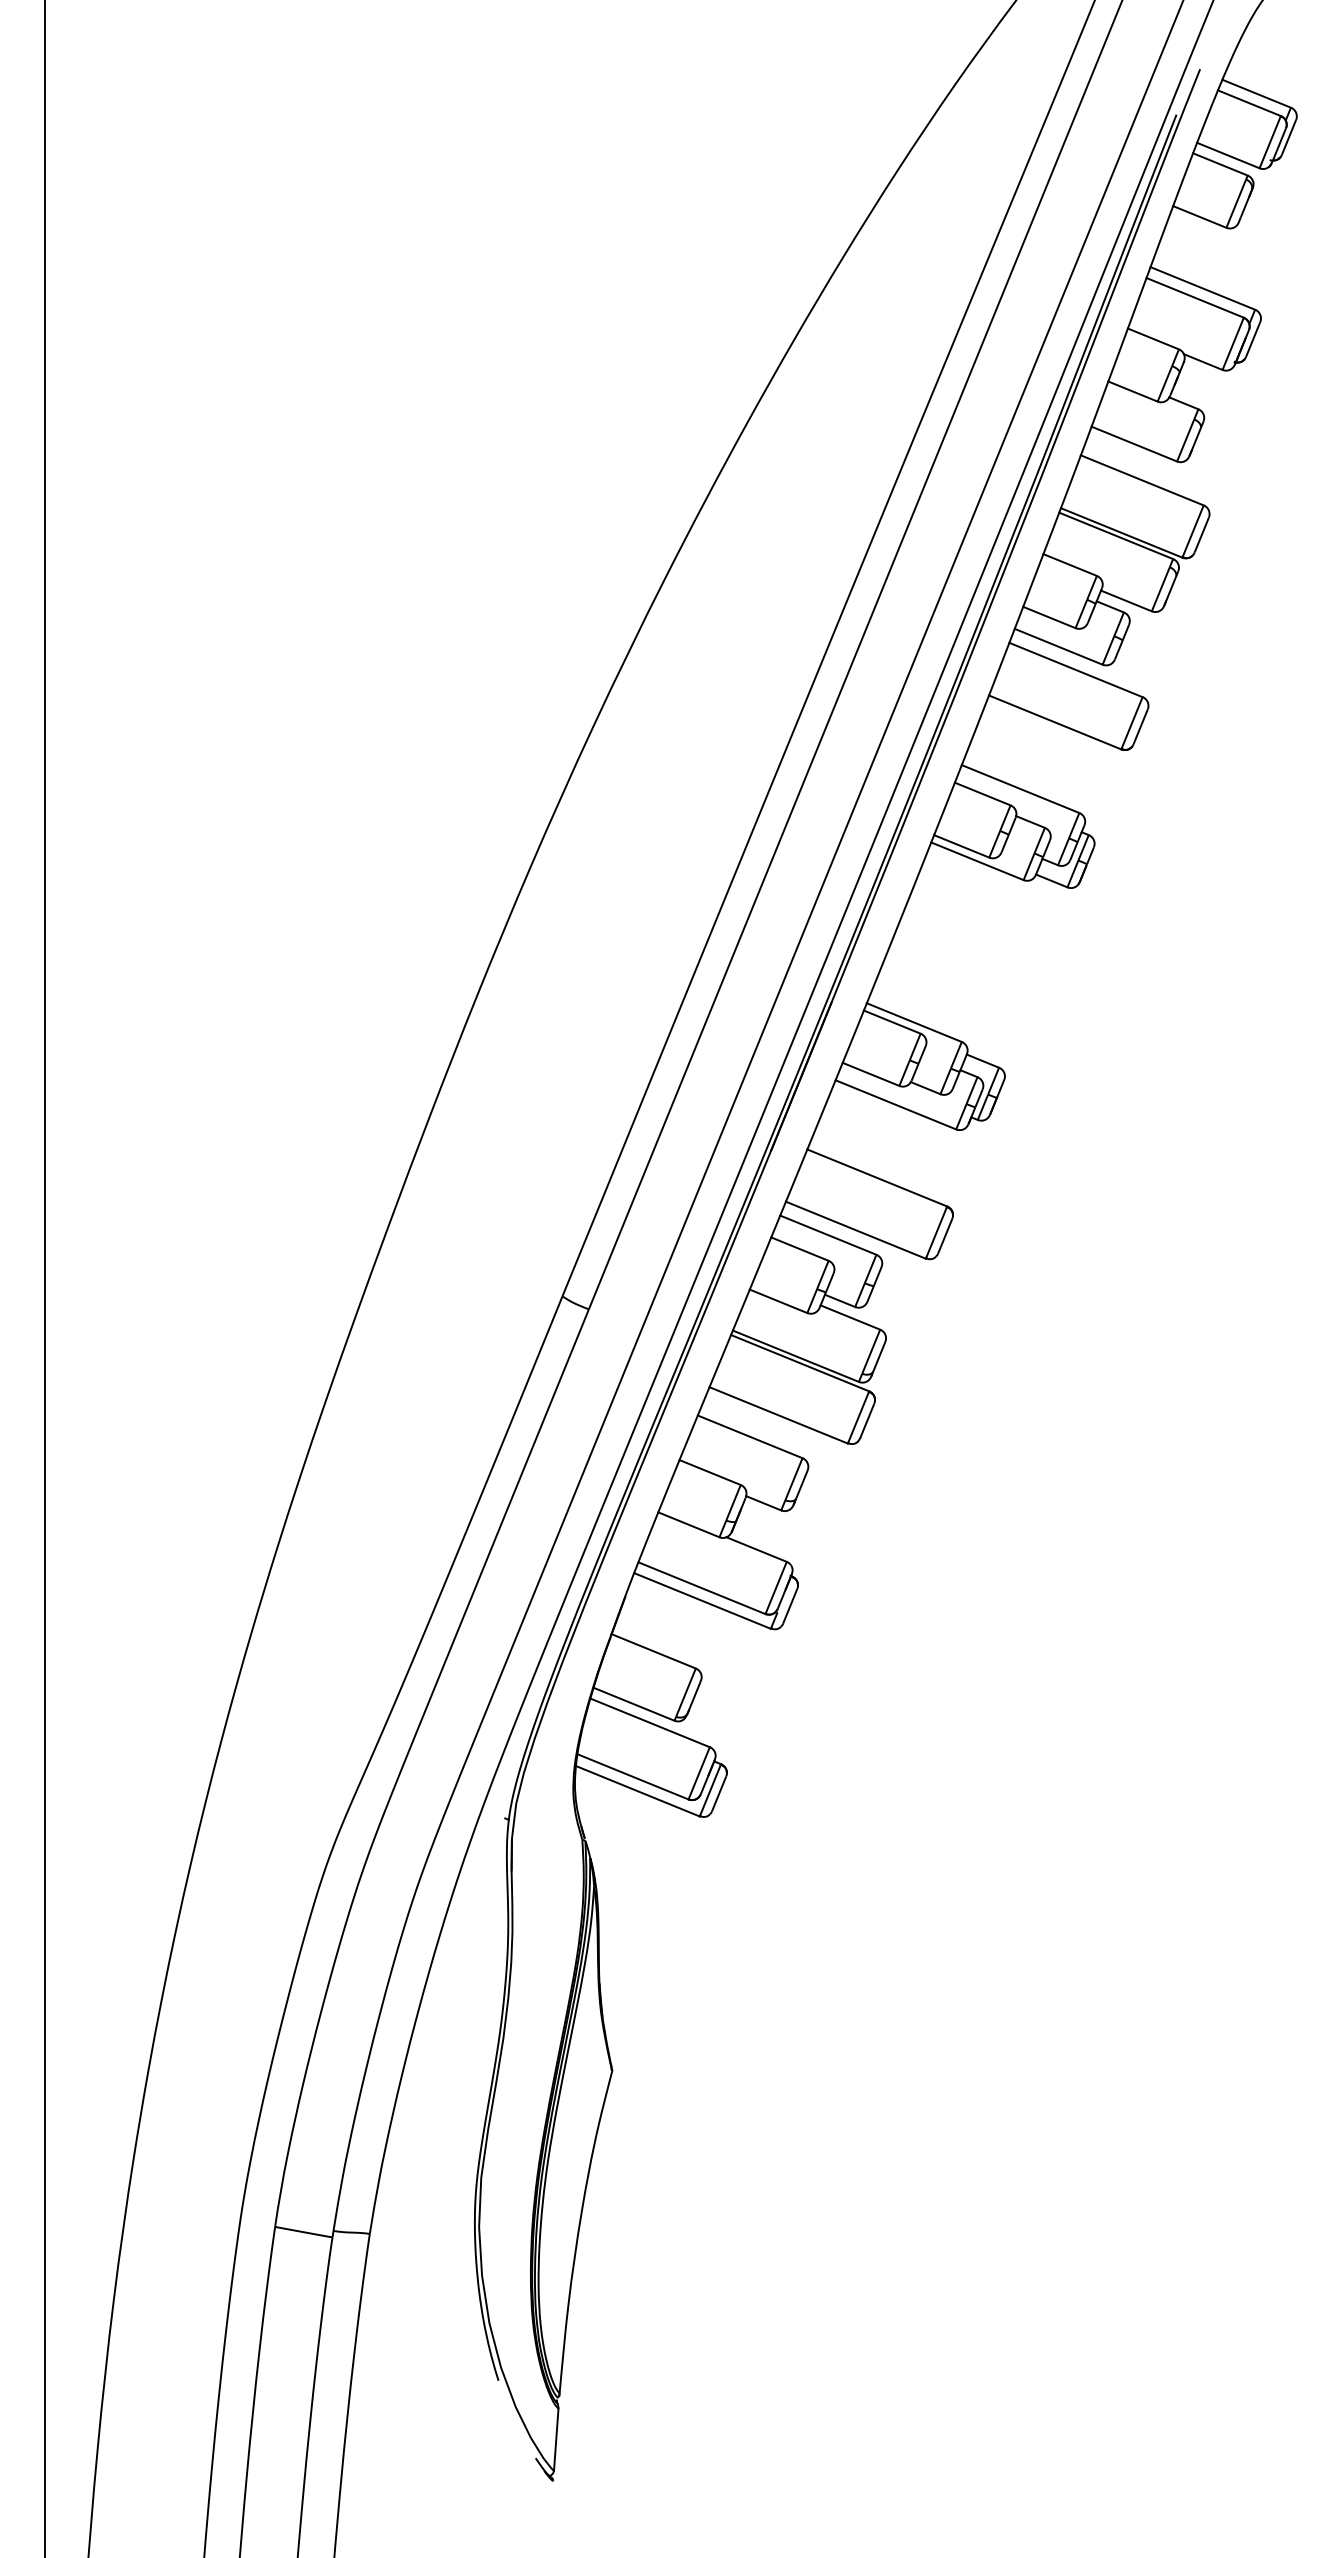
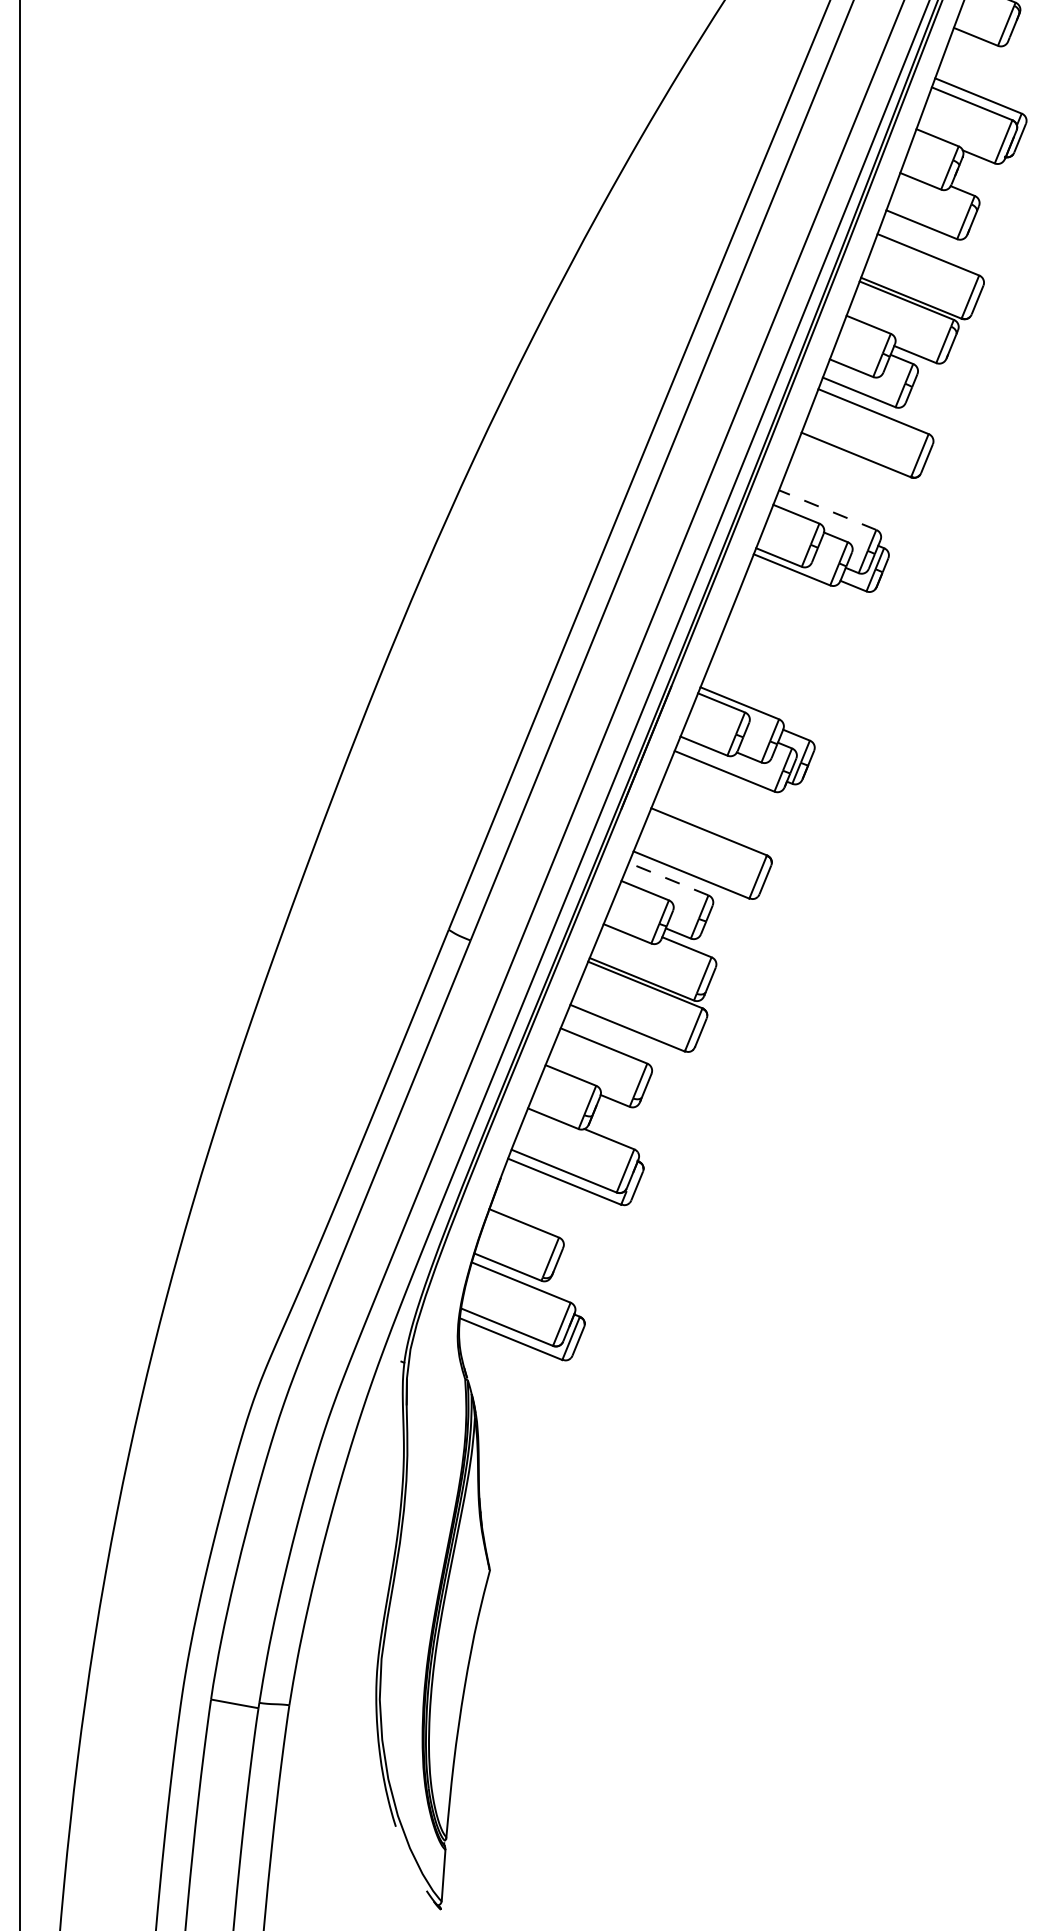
line: (1020, 788) -> (827, 509), solid -> dashed
line: (828, 1235) -> (668, 879), solid -> dashed

